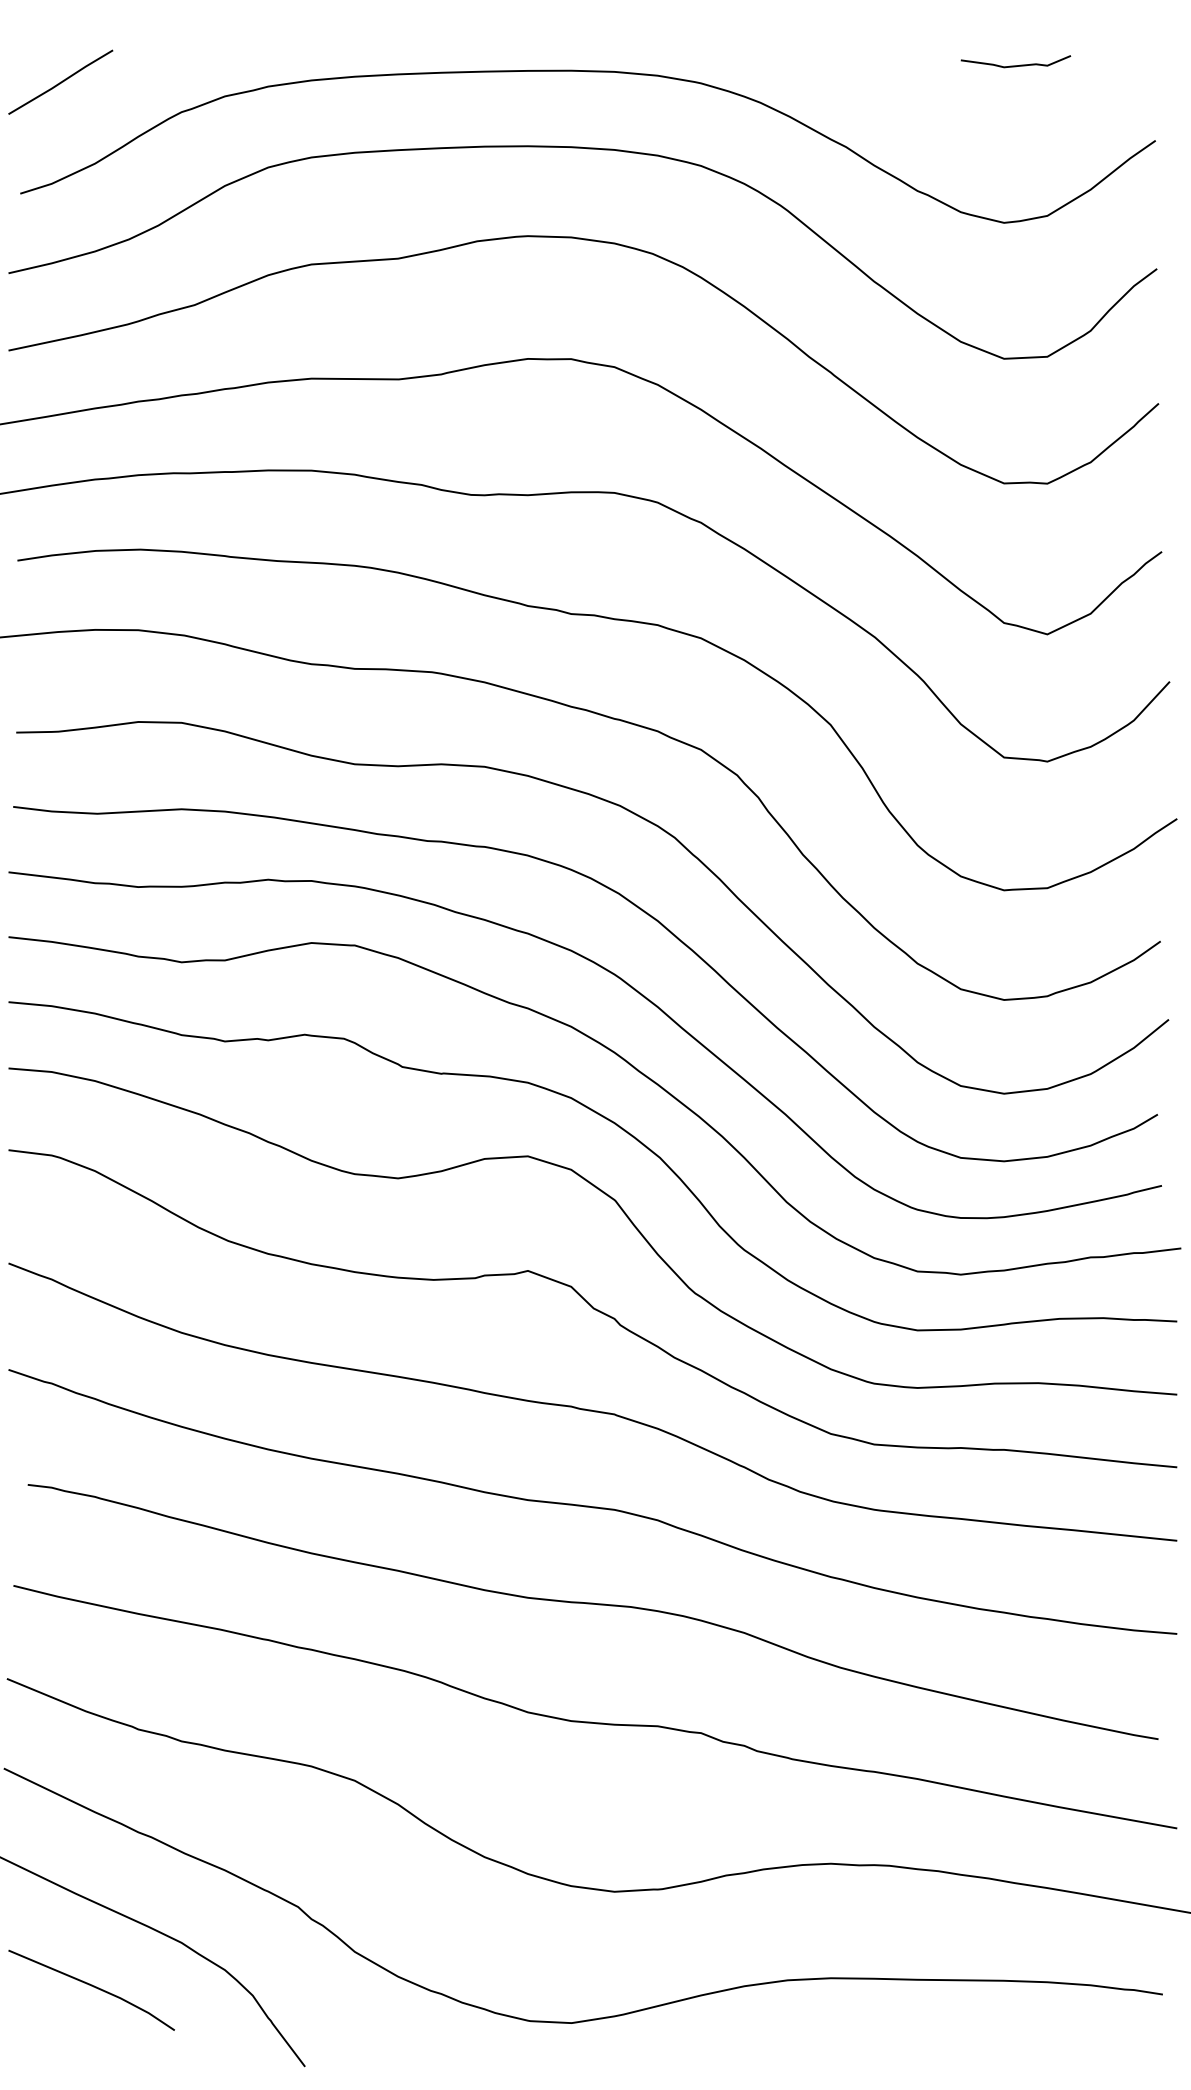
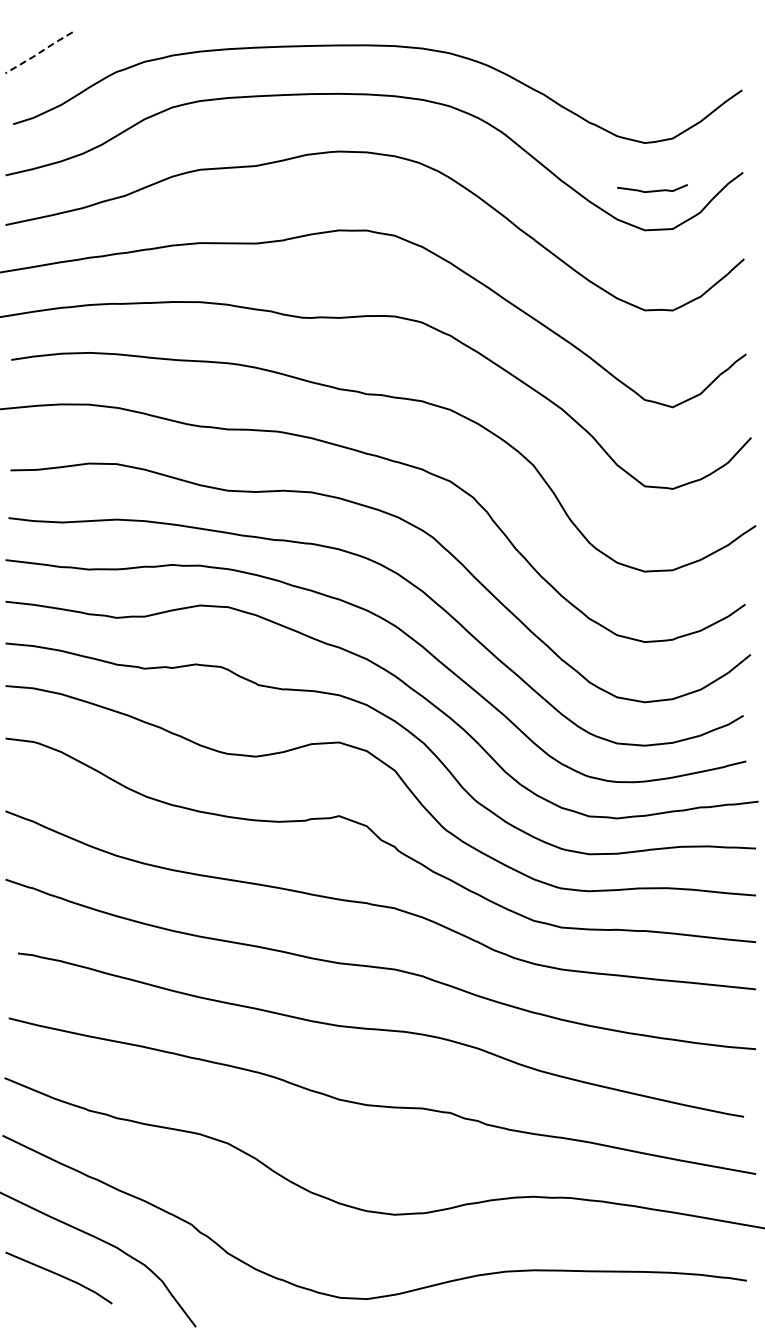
curve: (1015, 64) -> (652, 190), moved
line: (61, 83) -> (39, 53), solid -> dashed

